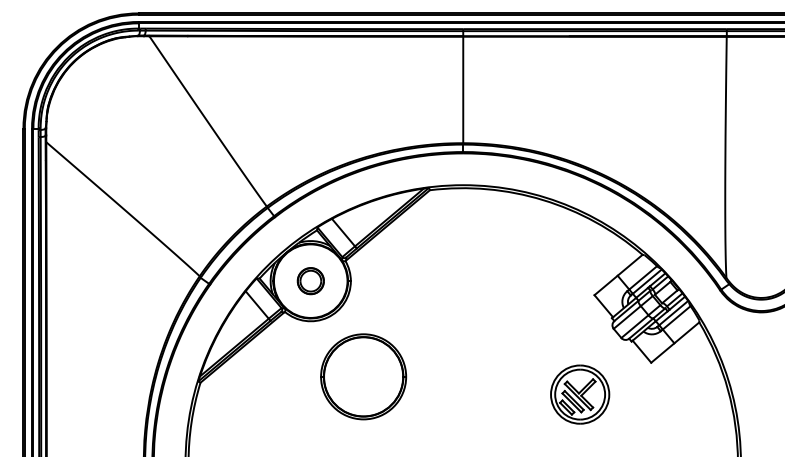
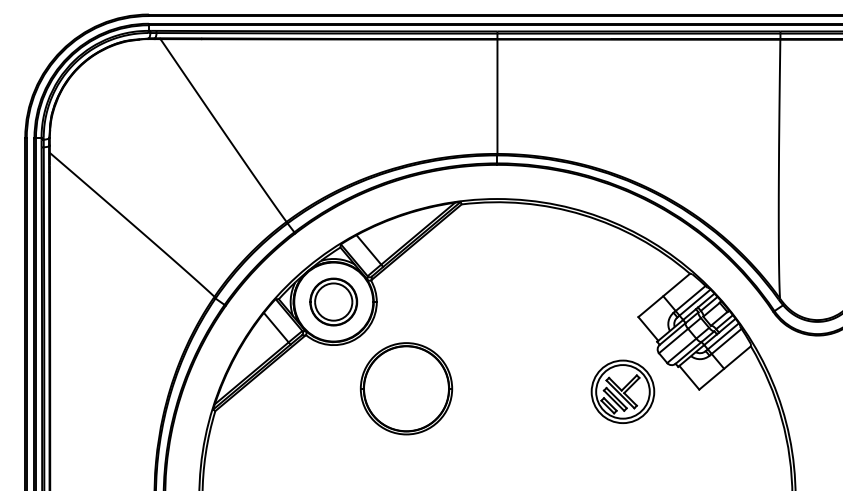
part: (310, 280) -> (333, 301), size x1.67
part: (363, 376) -> (406, 388), moved
part: (579, 394) -> (622, 391), moved

